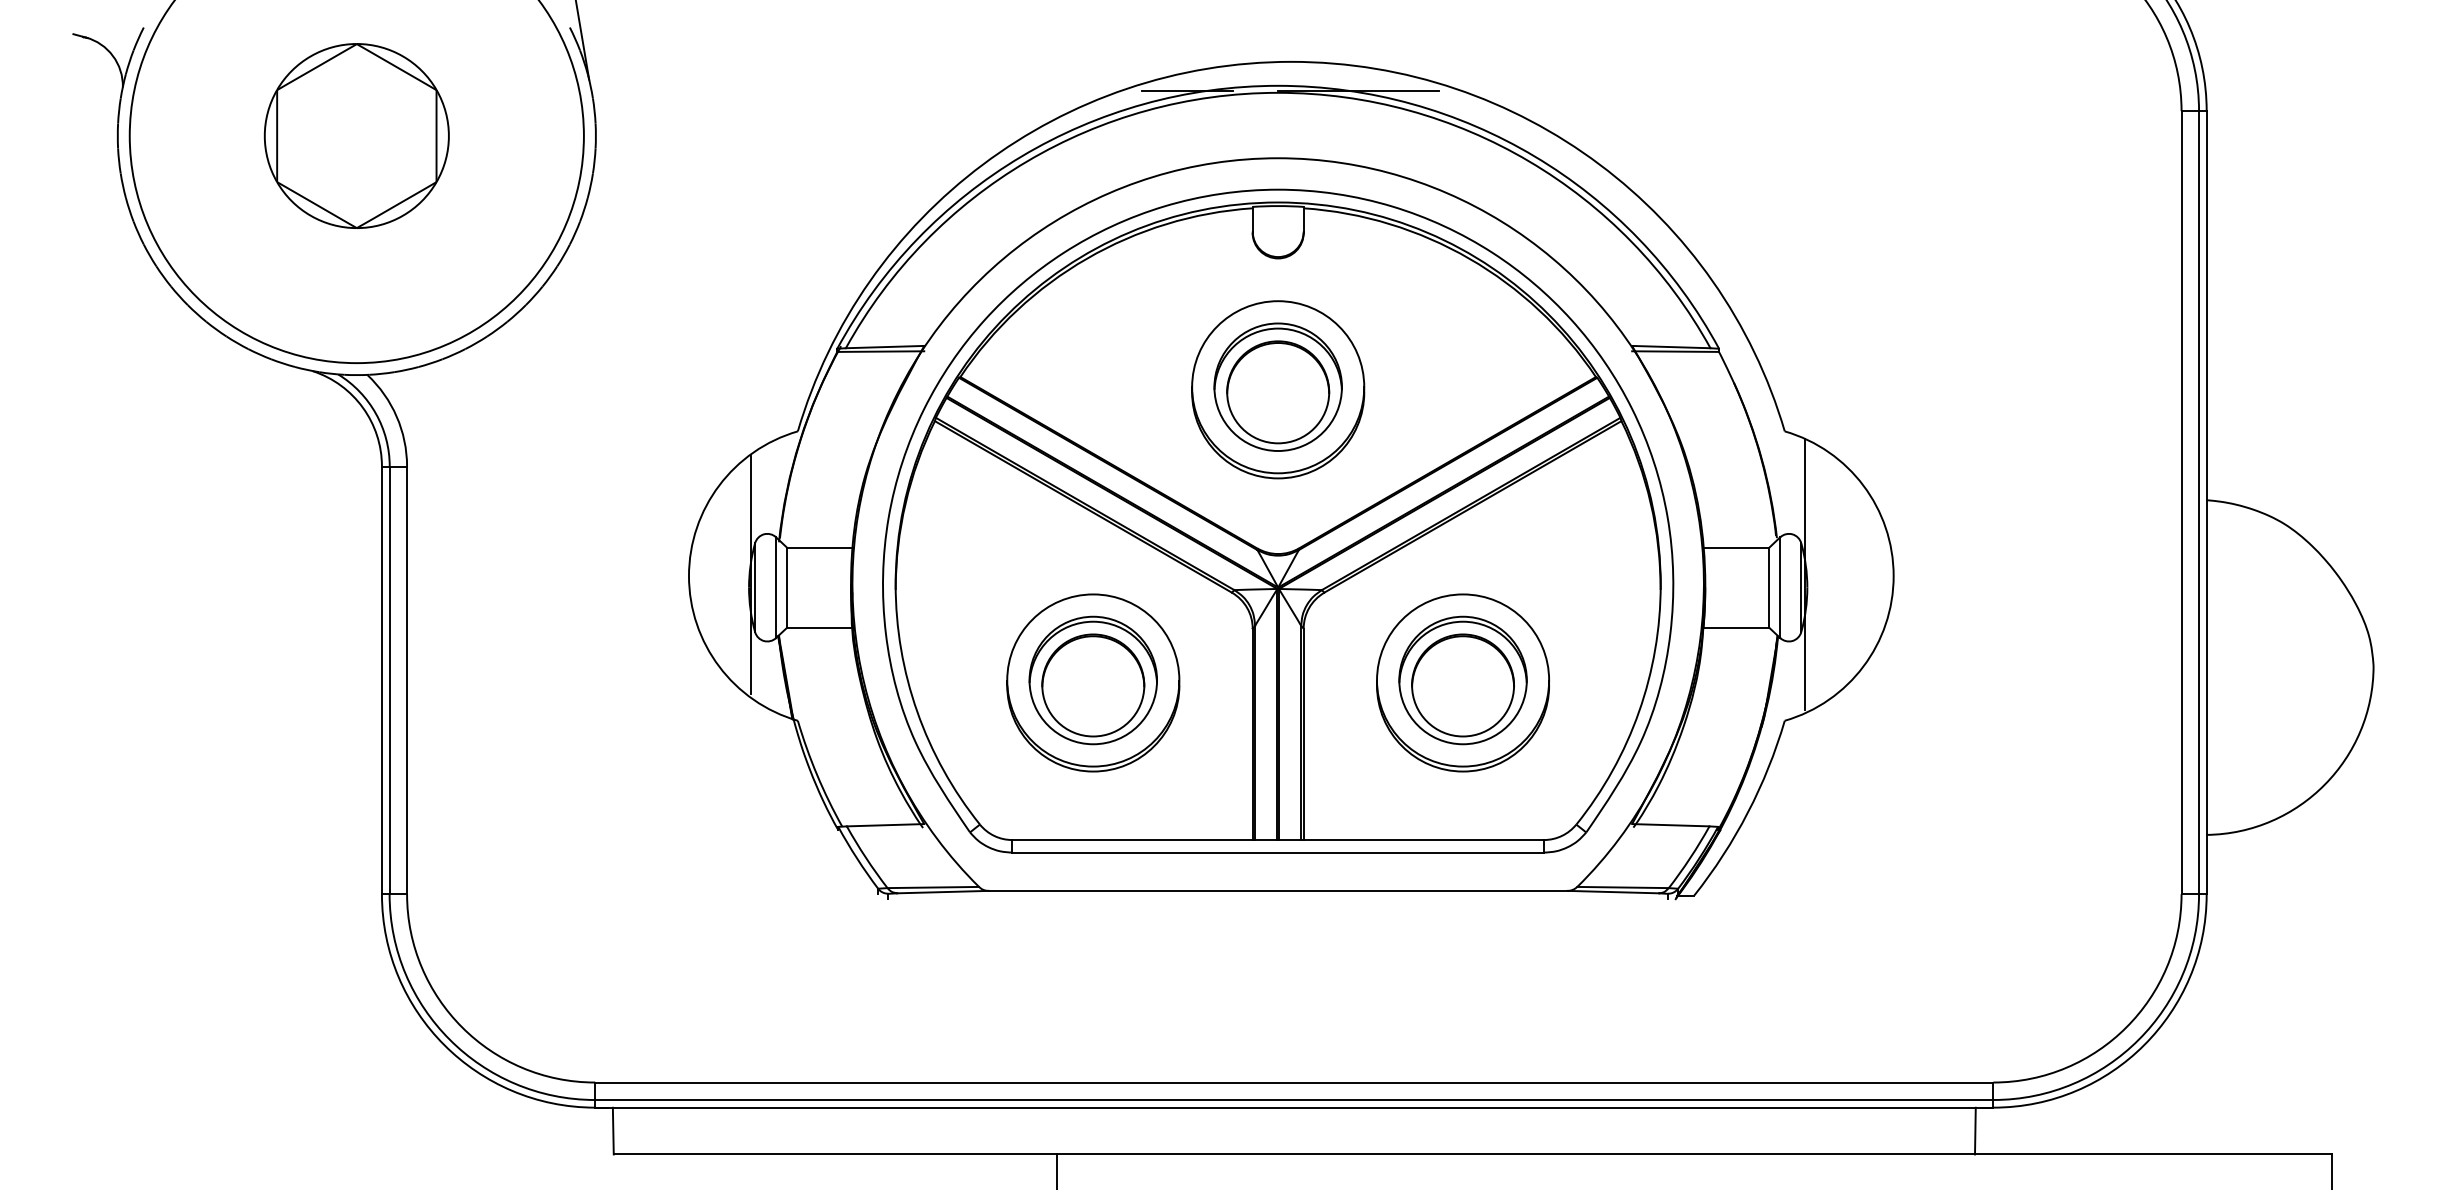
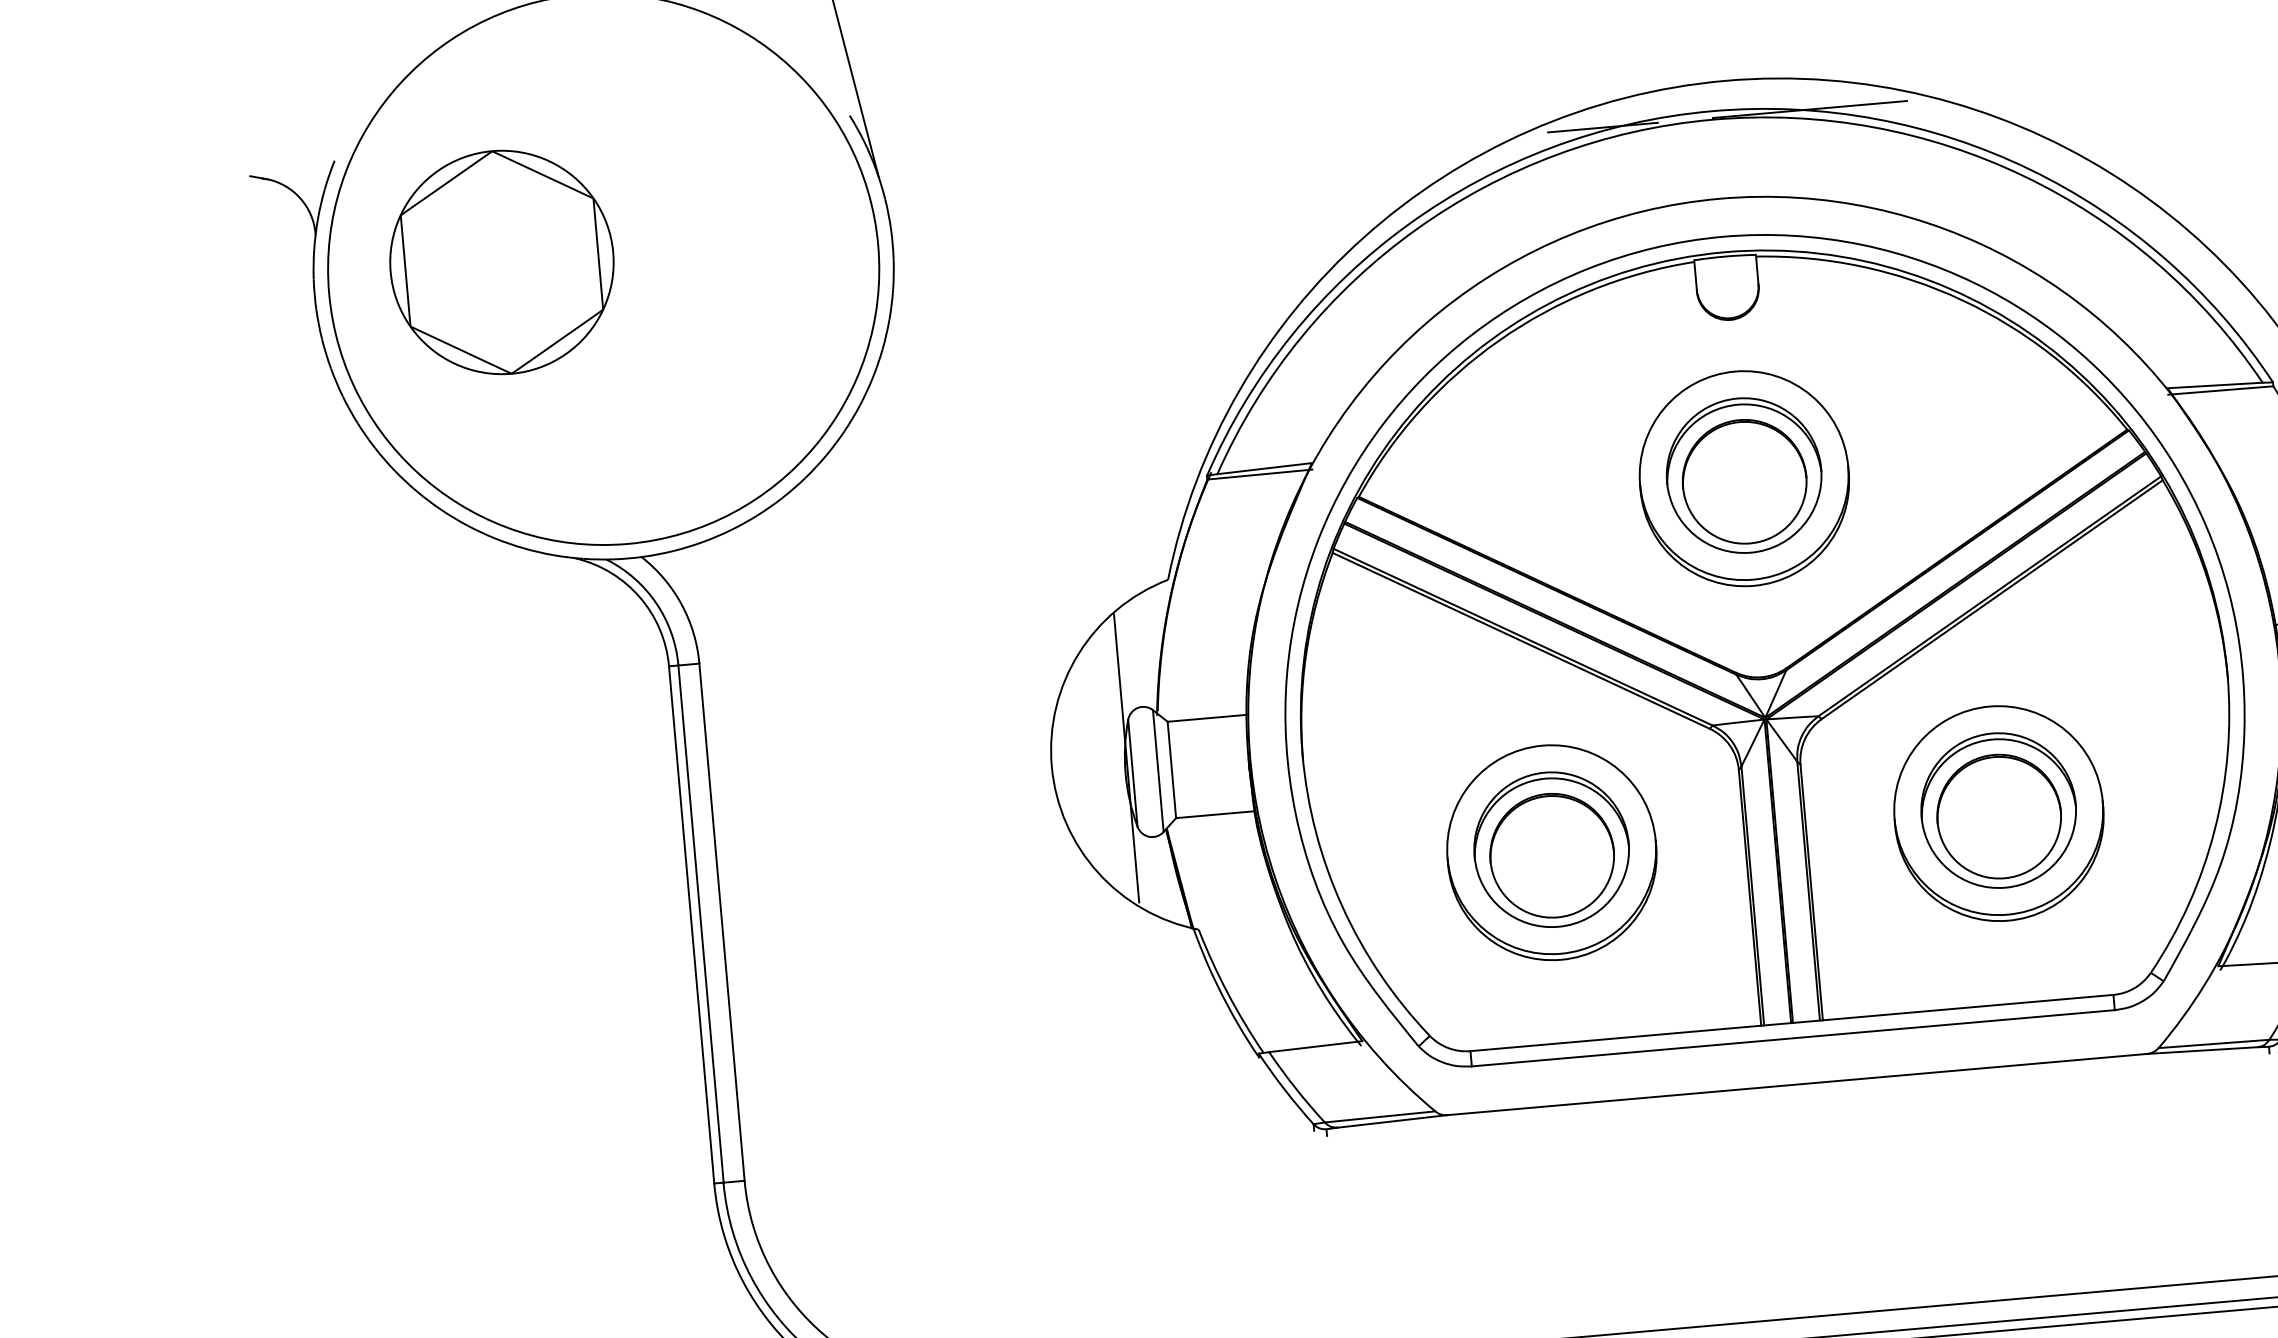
part: (356, 135) -> (501, 261), moved

